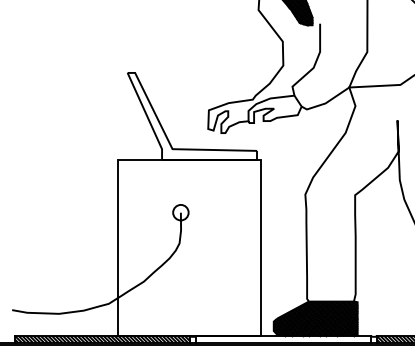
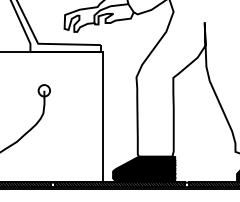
hatch: (283, 338) -> (120, 183), added

